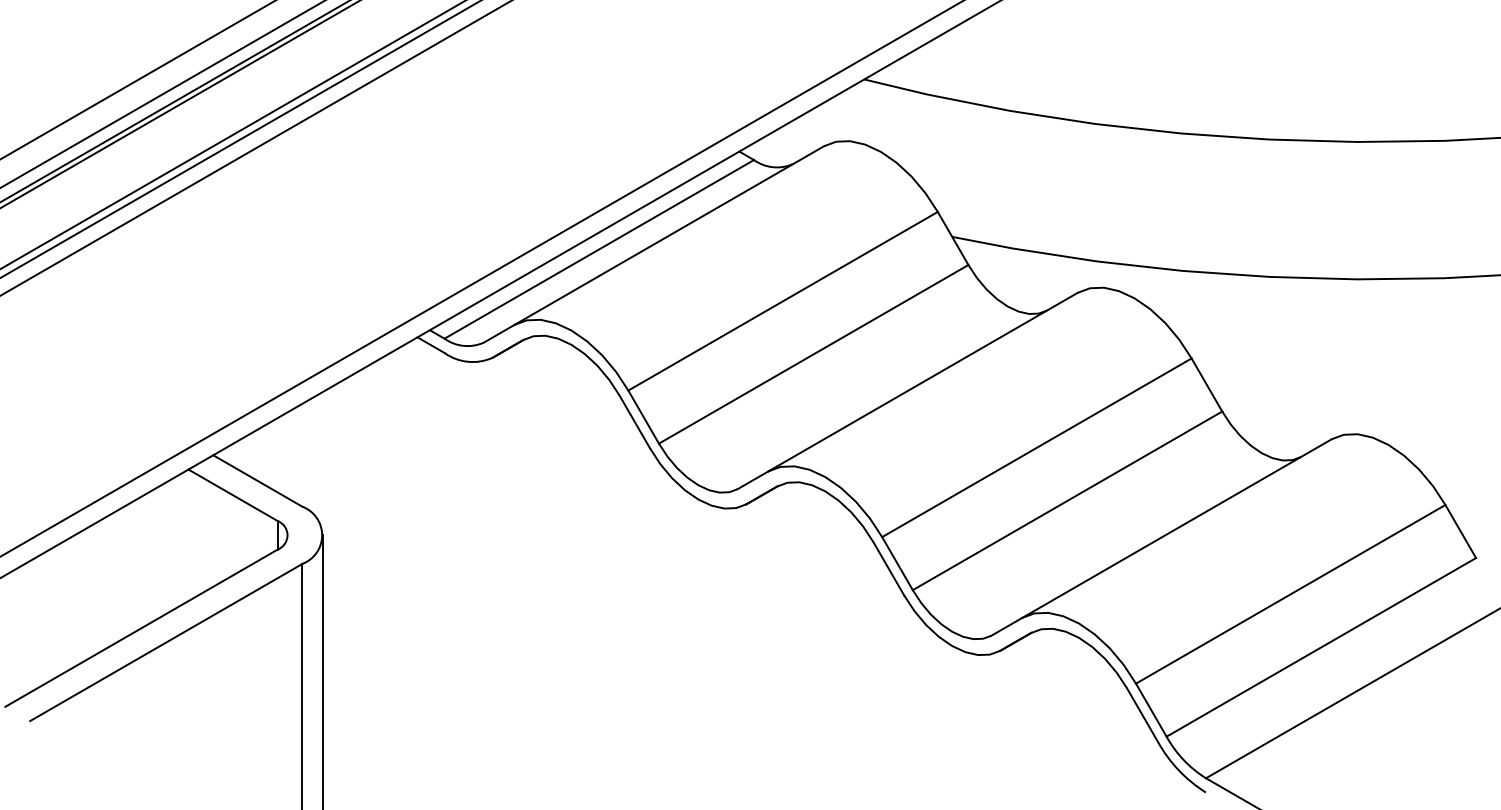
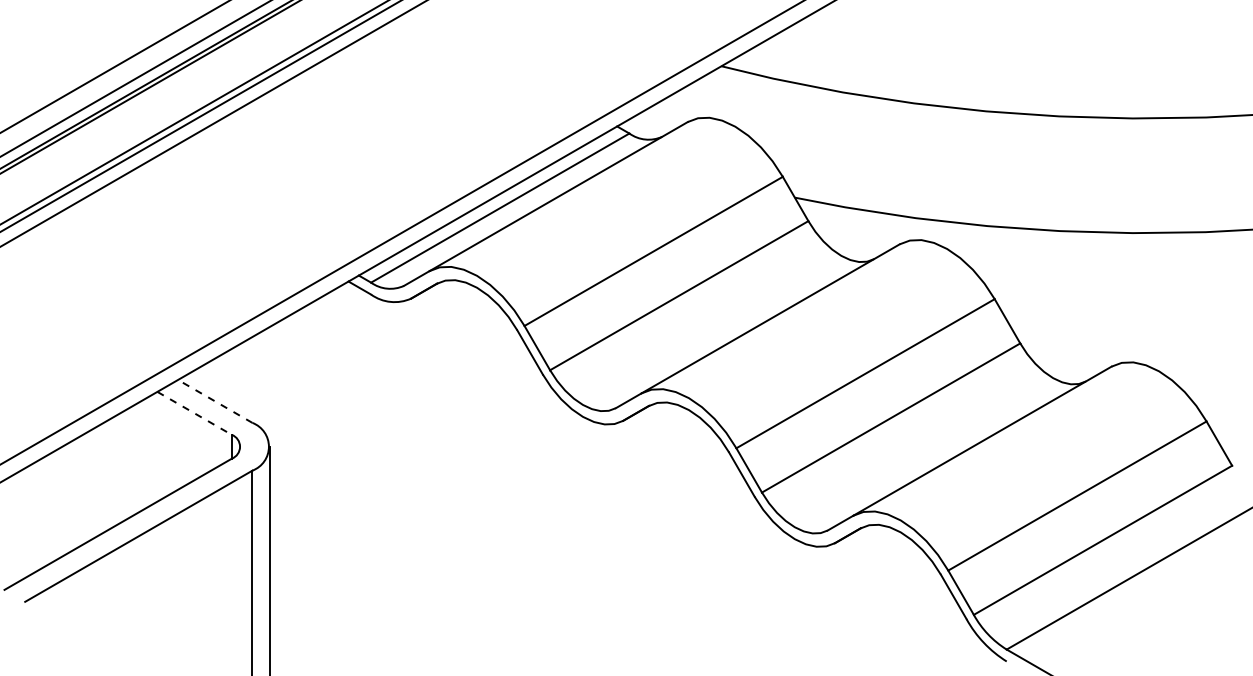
line: (258, 481) -> (215, 401), solid -> dashed
line: (232, 495) -> (194, 413), solid -> dashed

